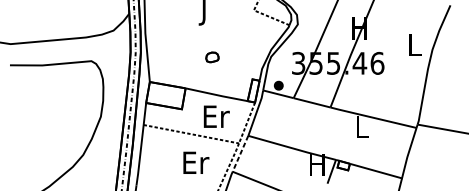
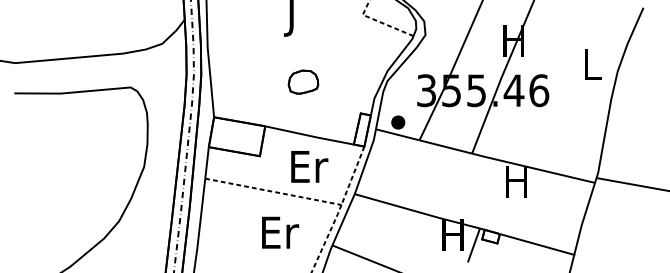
part: (212, 56) -> (303, 81), size x1.67
text: (361, 127) -> (516, 181), L -> H
line: (240, 153) -> (343, 219), dashed -> solid

